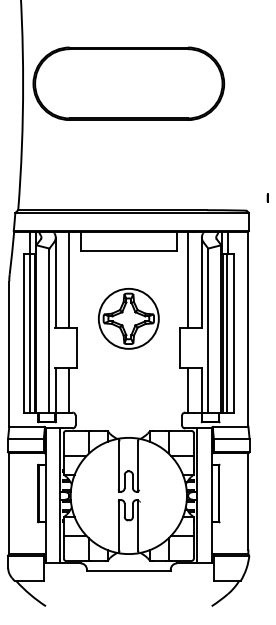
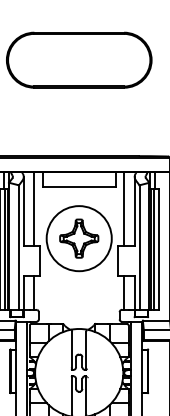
circle: (128, 318) -> (78, 238), size x1.43

